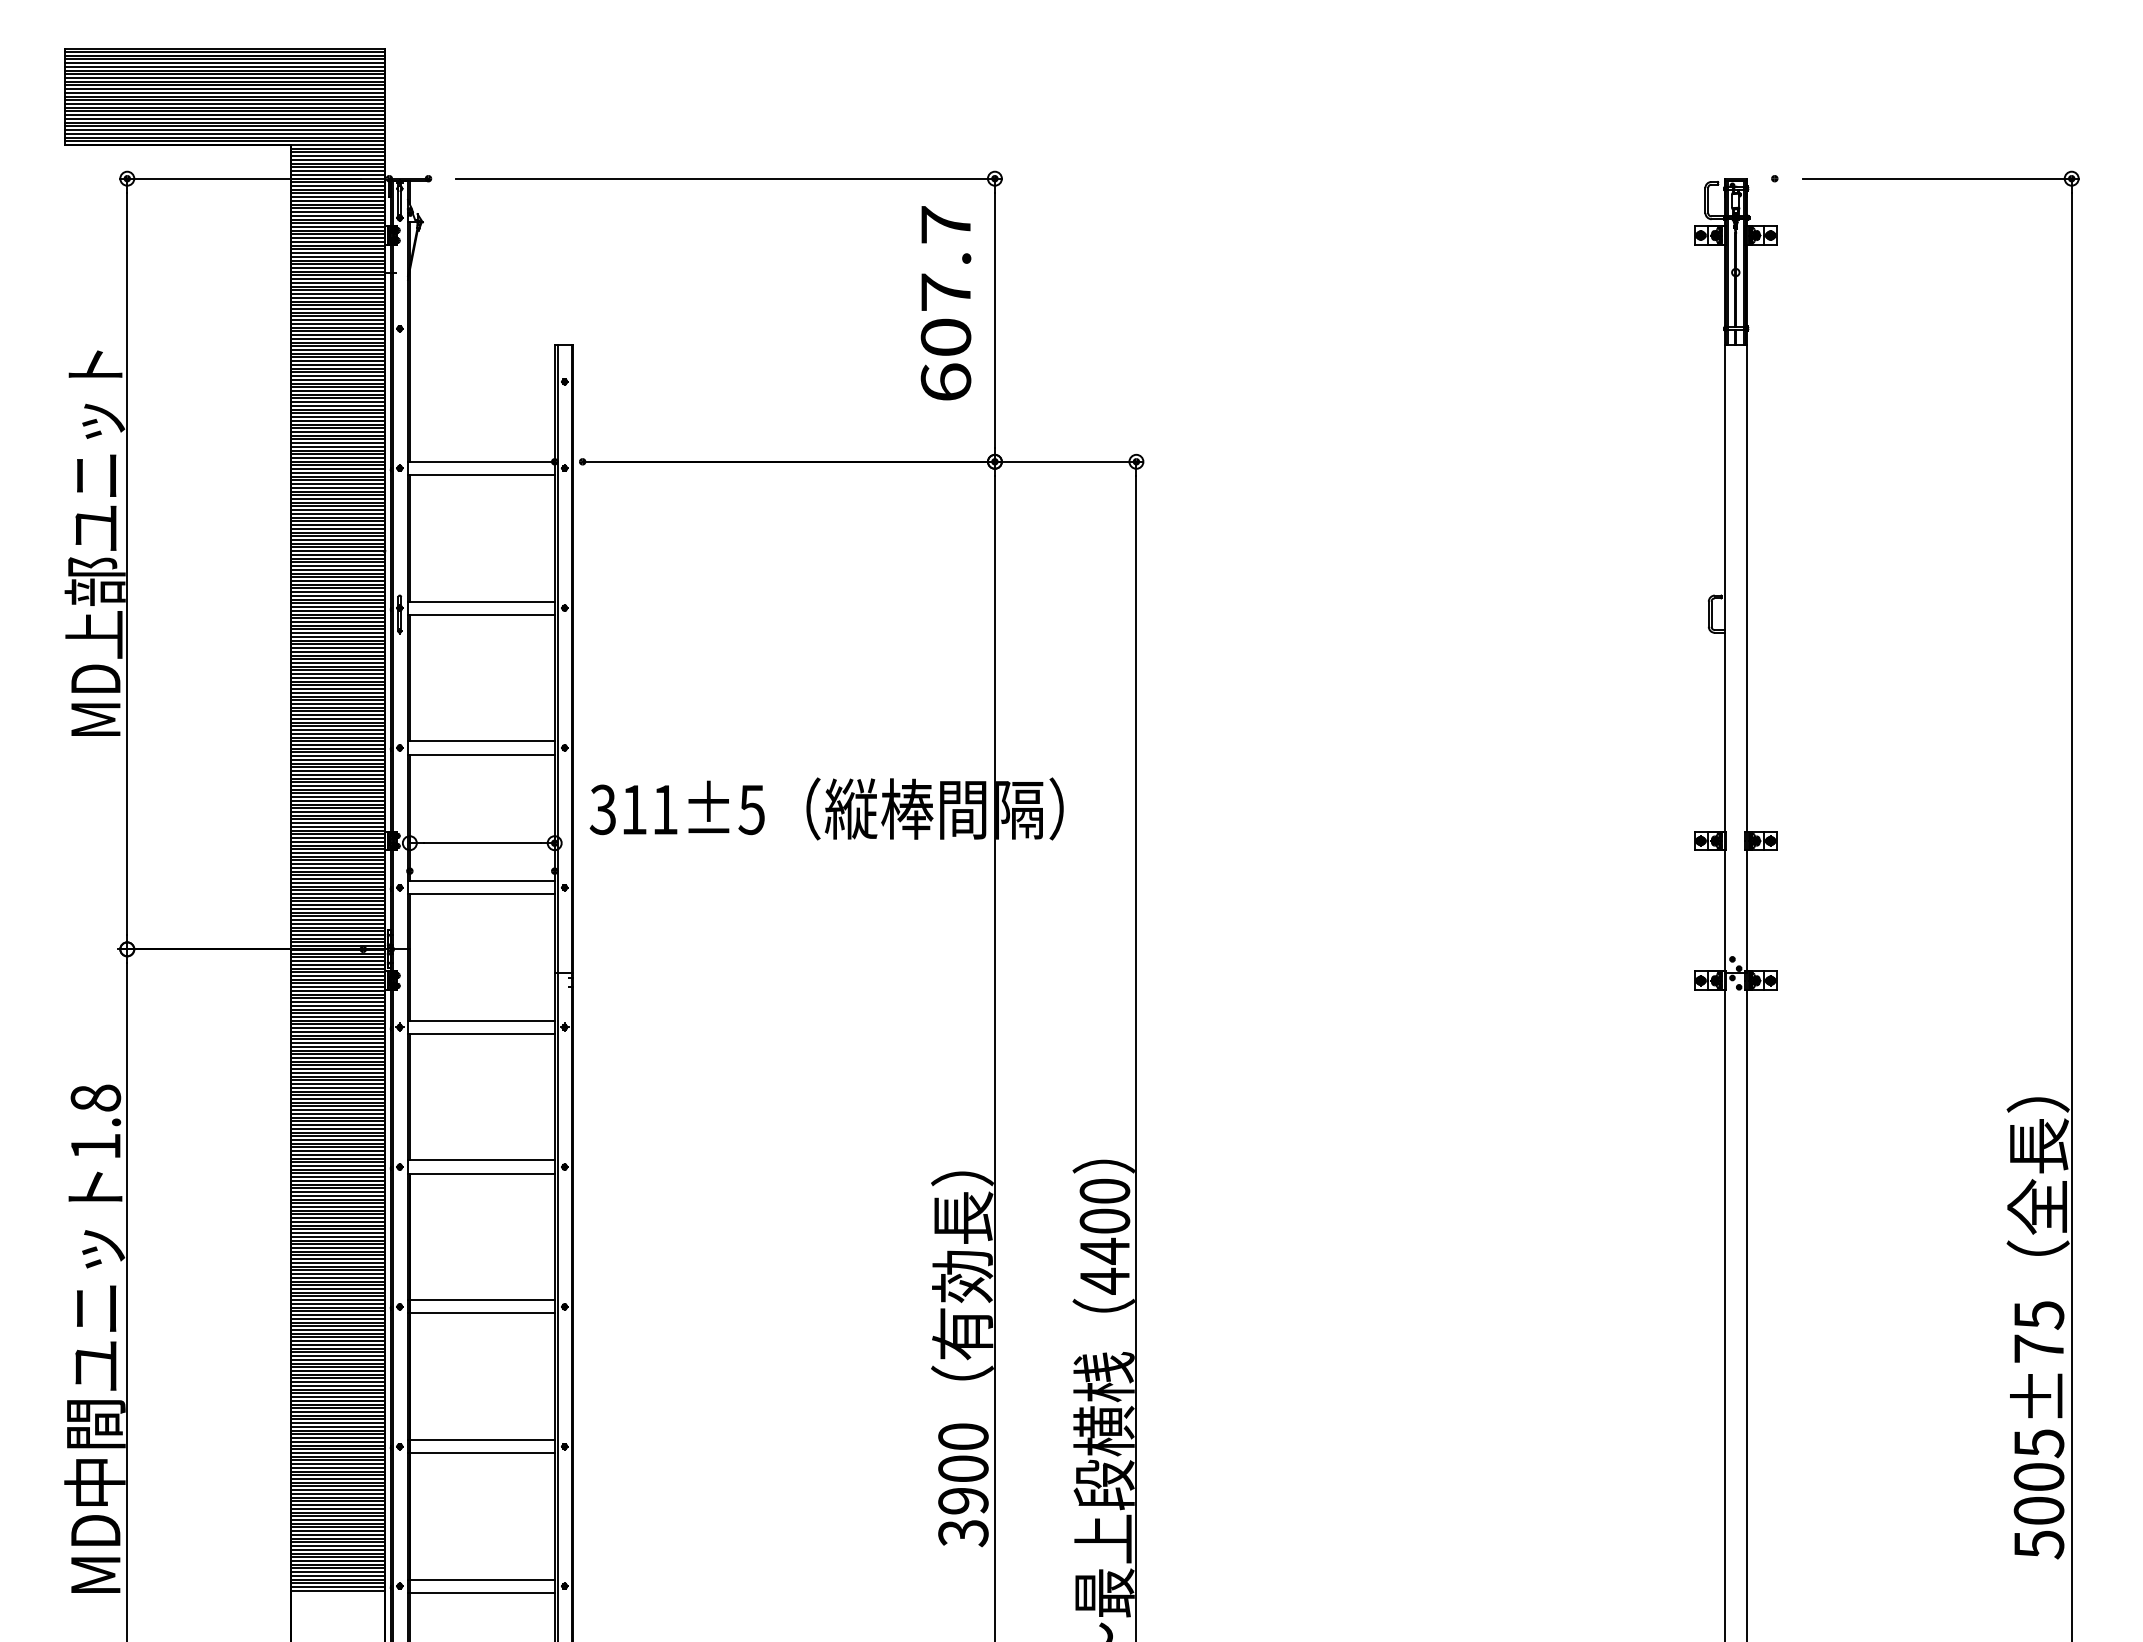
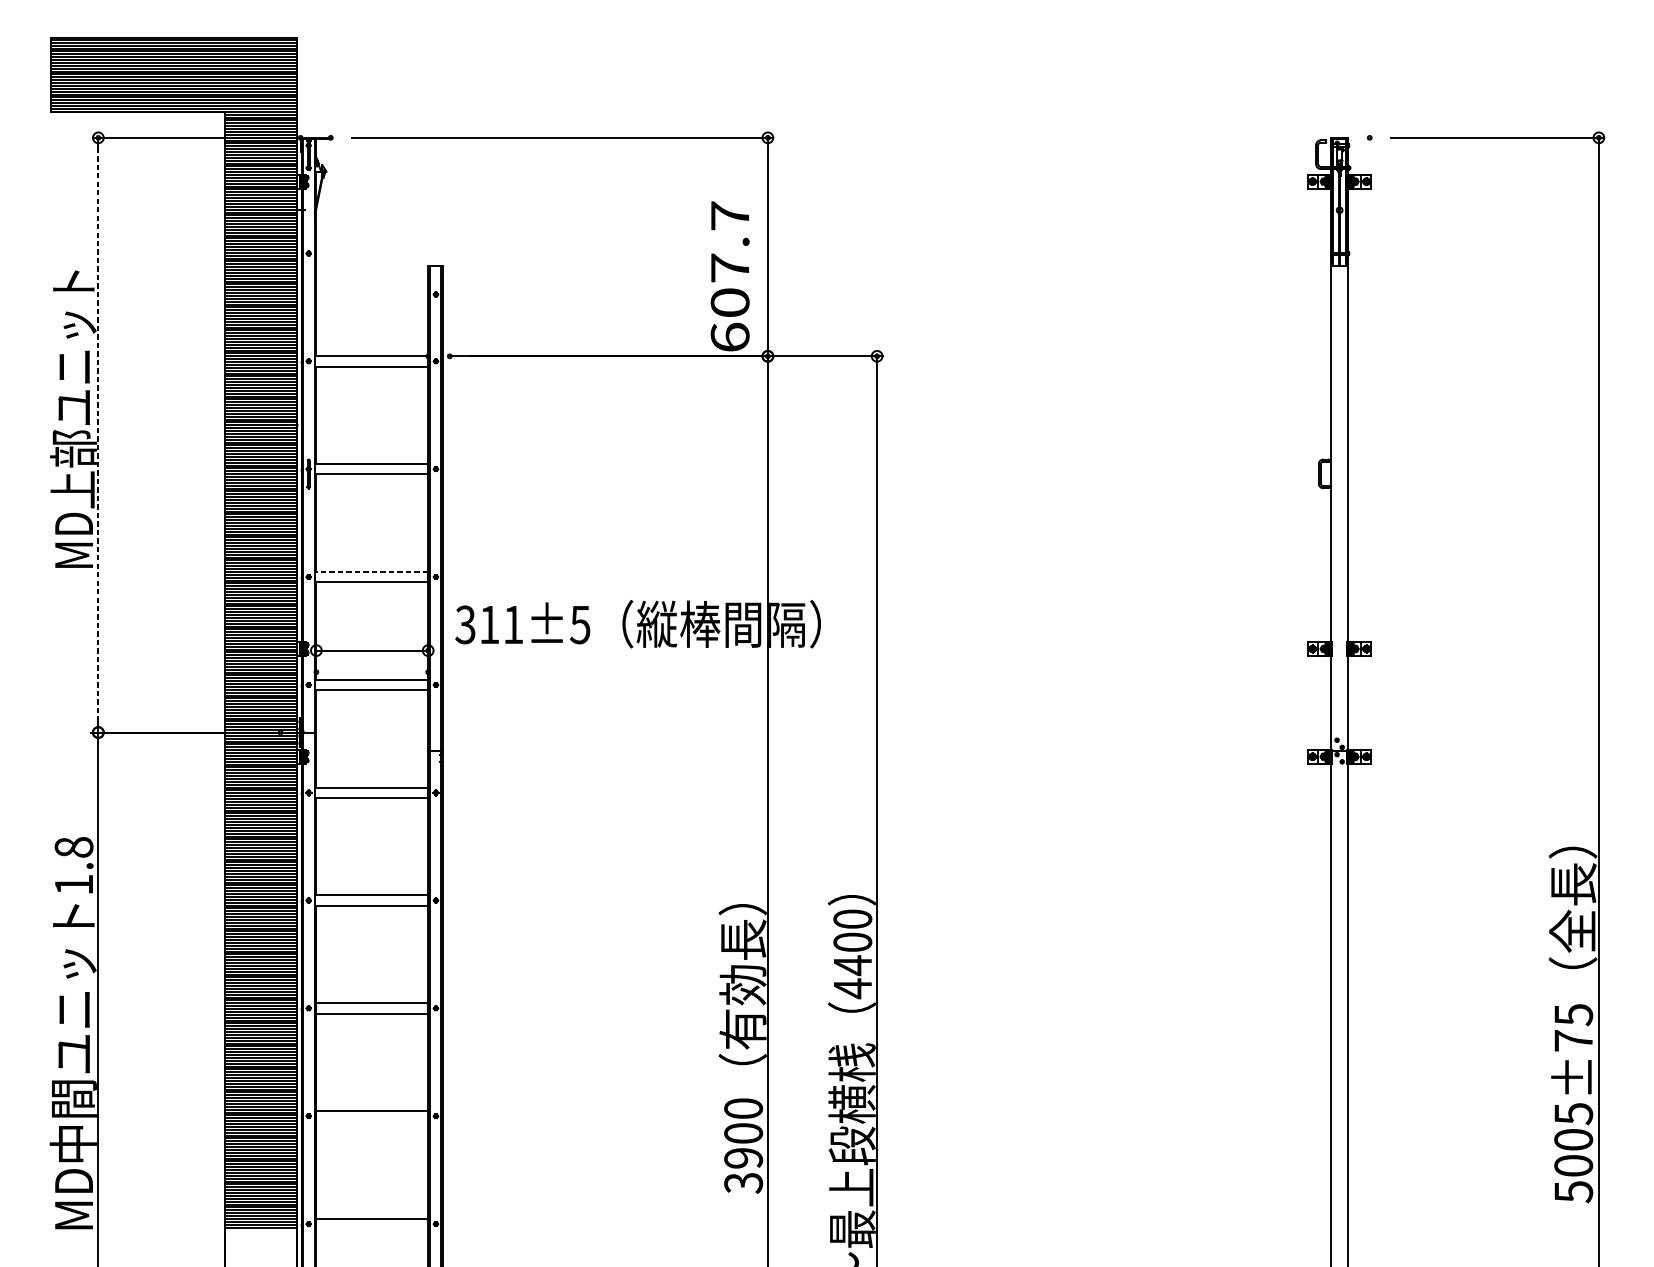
text: (945, 303) -> (729, 276), moved
line: (127, 563) -> (98, 434), solid -> dashed
line: (480, 741) -> (370, 572), solid -> dashed
line: (480, 1453) -> (370, 1121), removed
line: (480, 1592) -> (370, 1228), removed

